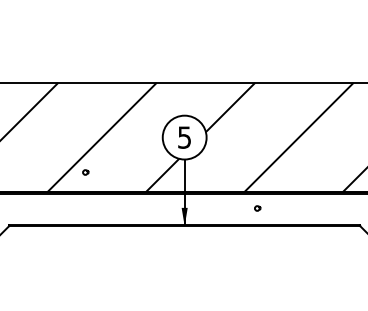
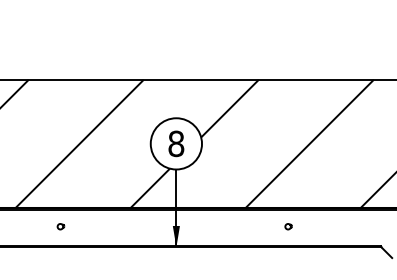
text: (184, 137) -> (176, 143), 5 -> 8
part: (85, 172) -> (60, 226), moved
part: (257, 208) -> (288, 226), moved

